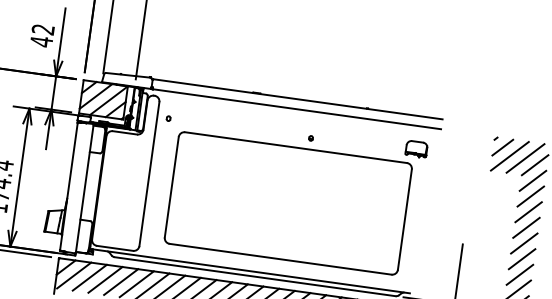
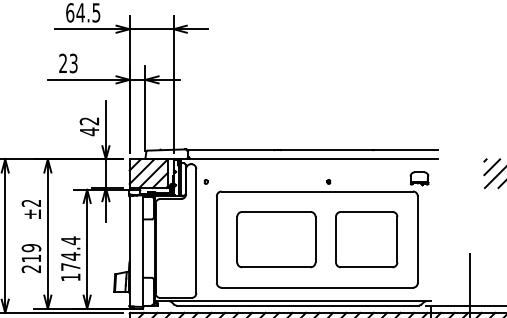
part: (241, 196) -> (276, 239), added
part: (345, 211) -> (366, 239), added

